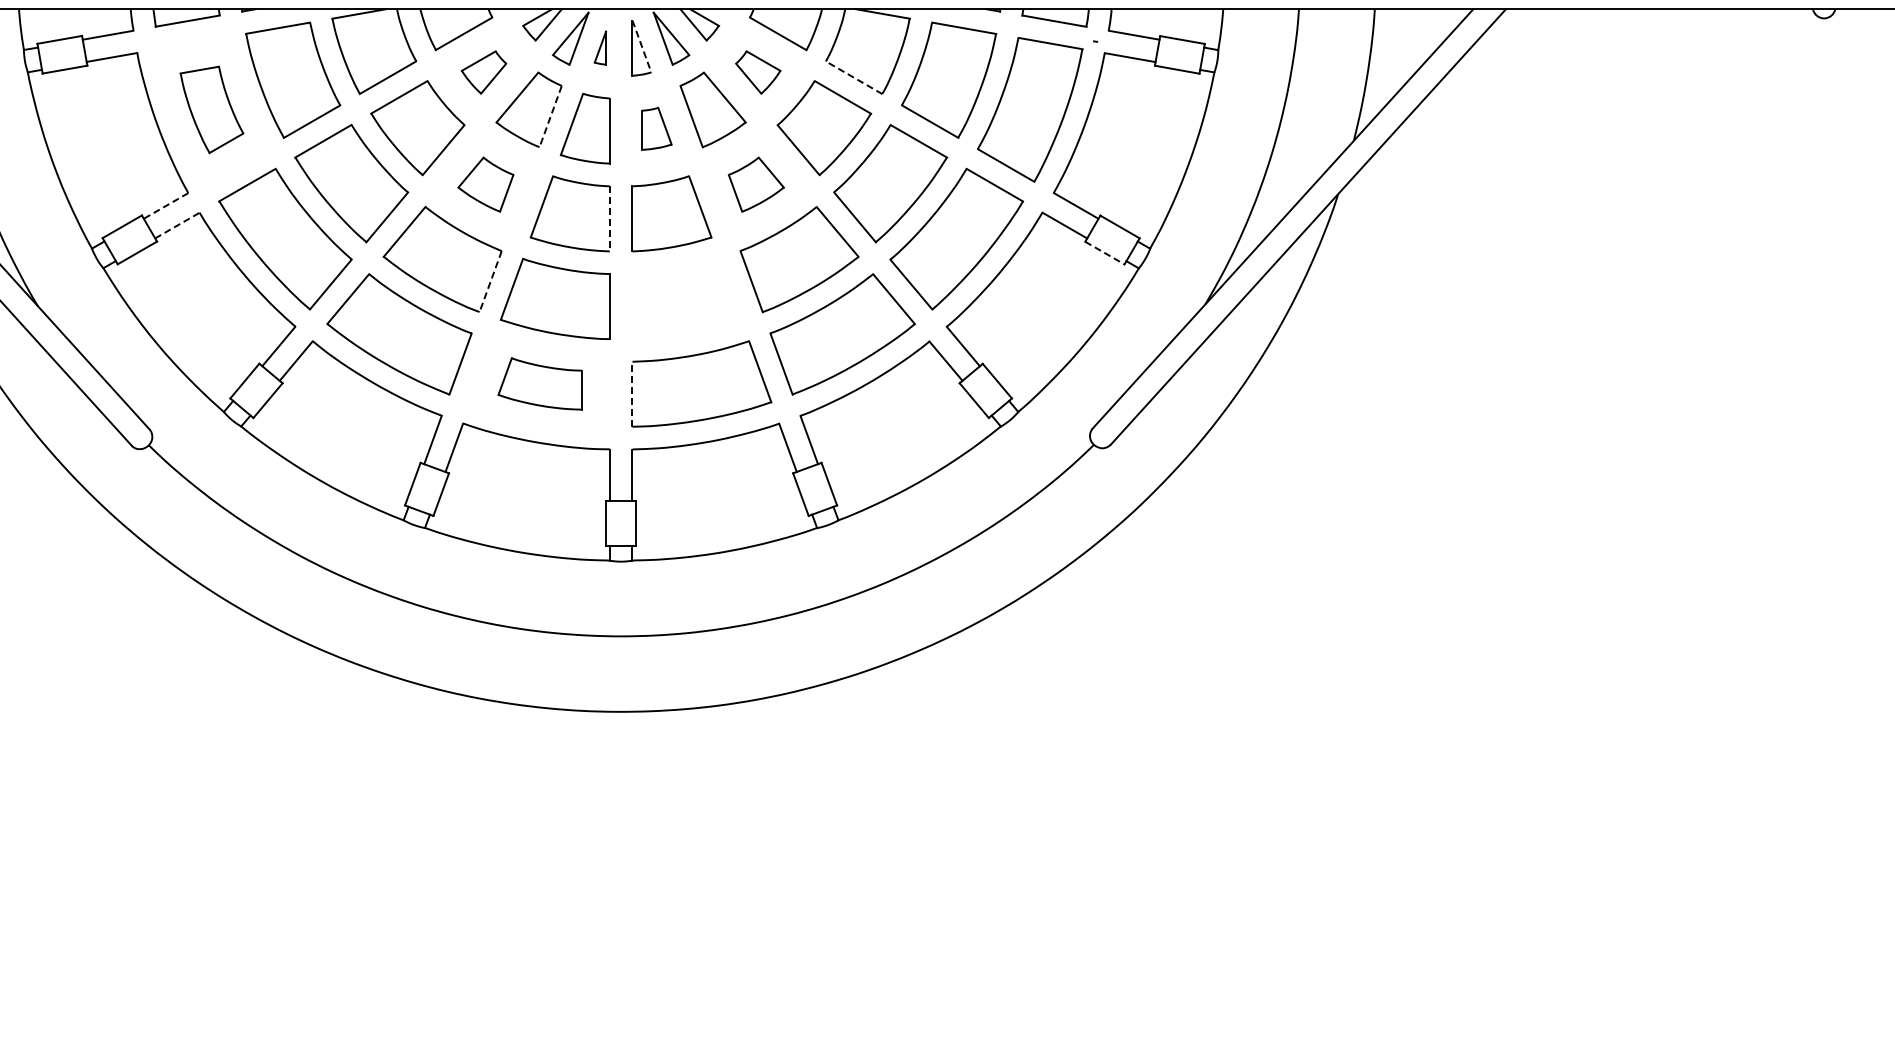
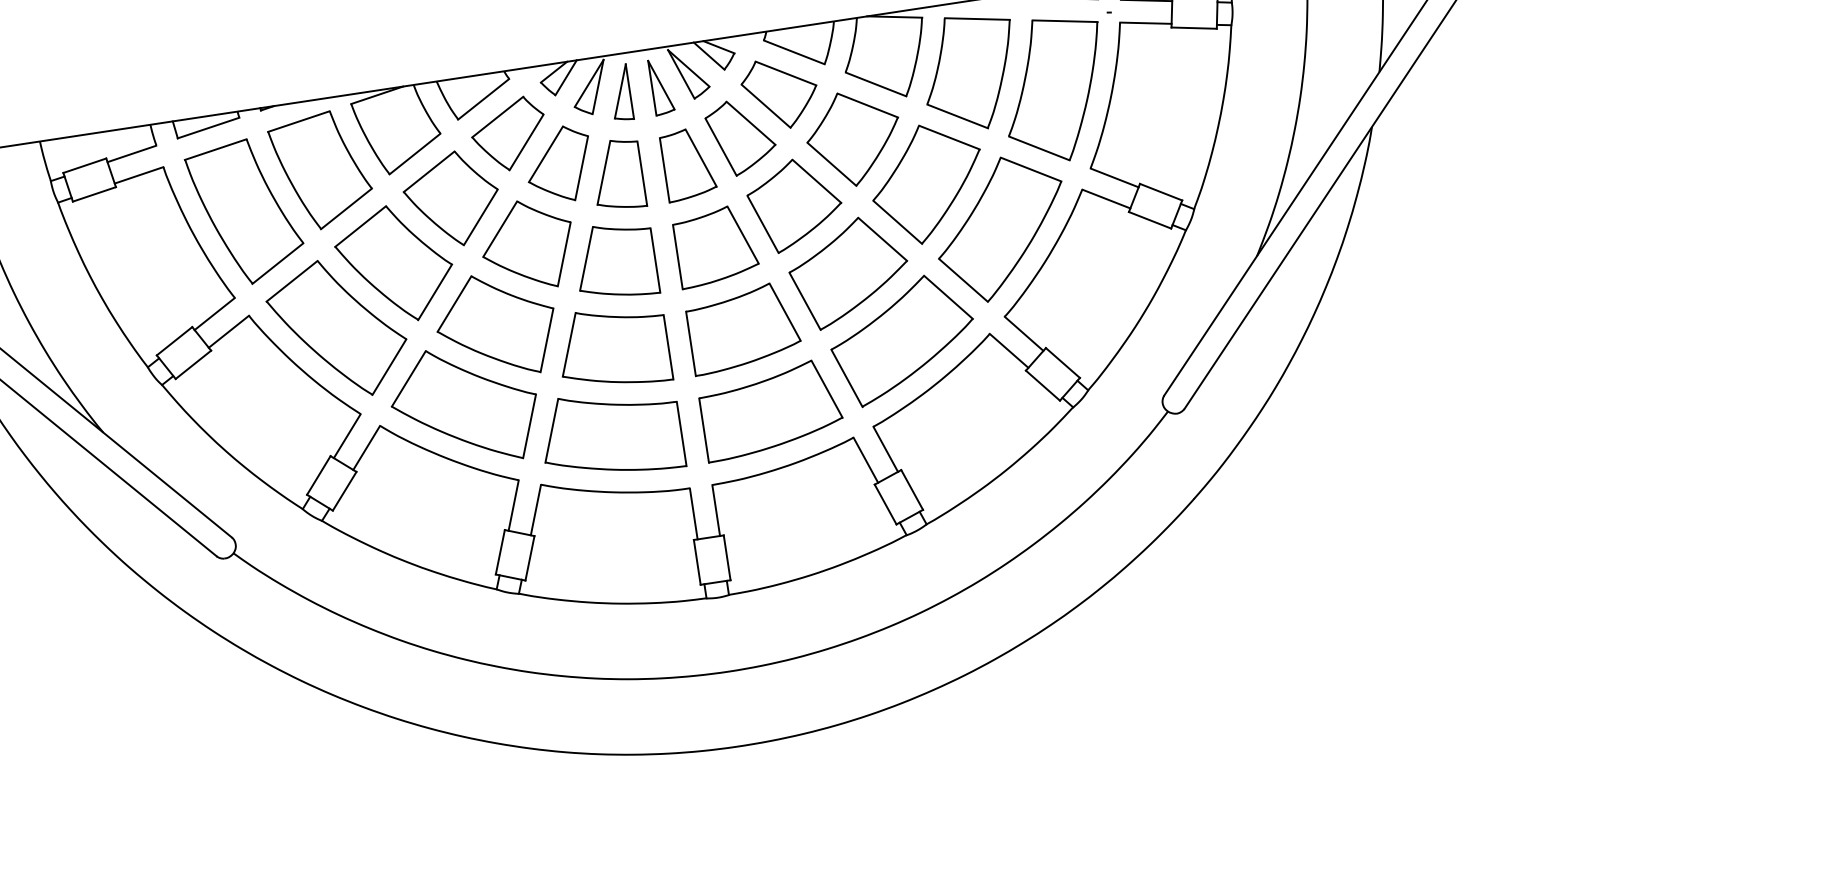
line: (641, 46) -> (660, 85), dashed -> solid
part: (600, 47) -> (620, 92), size x1.67
part: (483, 72) -> (508, 134), size x1.67
part: (758, 72) -> (780, 93), size x1.67
line: (853, 77) -> (875, 84), dashed -> solid
part: (211, 109) -> (245, 211), size x1.67
line: (550, 116) -> (581, 168), dashed -> solid
part: (656, 128) -> (688, 164), size x1.67
part: (485, 184) -> (527, 245), size x1.67
part: (756, 184) -> (795, 204), size x1.67
line: (166, 205) -> (215, 313), dashed -> solid
line: (609, 219) -> (655, 261), dashed -> solid
line: (177, 225) -> (228, 331), dashed -> solid
line: (1104, 253) -> (1149, 220), dashed -> solid
line: (490, 282) -> (546, 341), dashed -> solid
part: (686, 298) -> (743, 327), added
part: (539, 383) -> (610, 433), size x1.67
line: (632, 393) -> (703, 429), dashed -> solid

